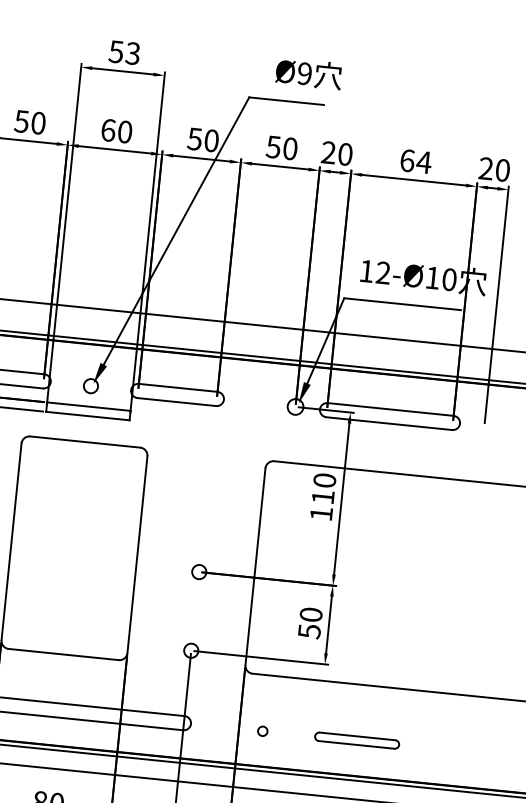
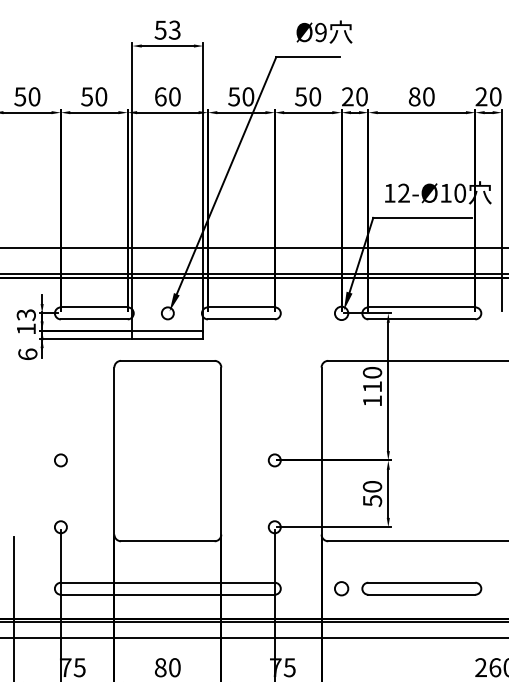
text: (415, 161) -> (421, 96), 64 -> 80
circle: (262, 730) -> (341, 588), size x1.67
part: (356, 740) -> (421, 588), size x1.67

